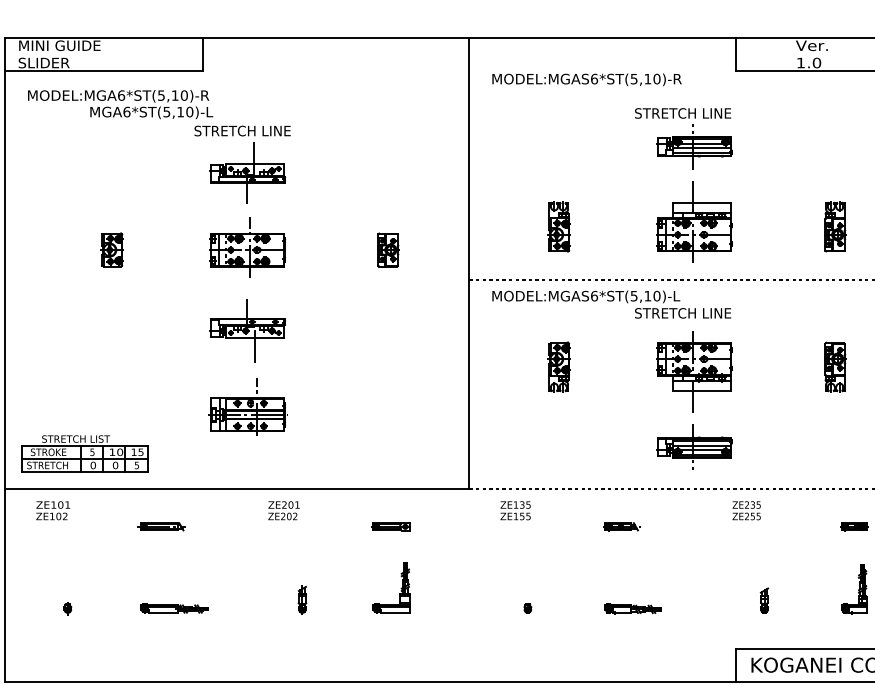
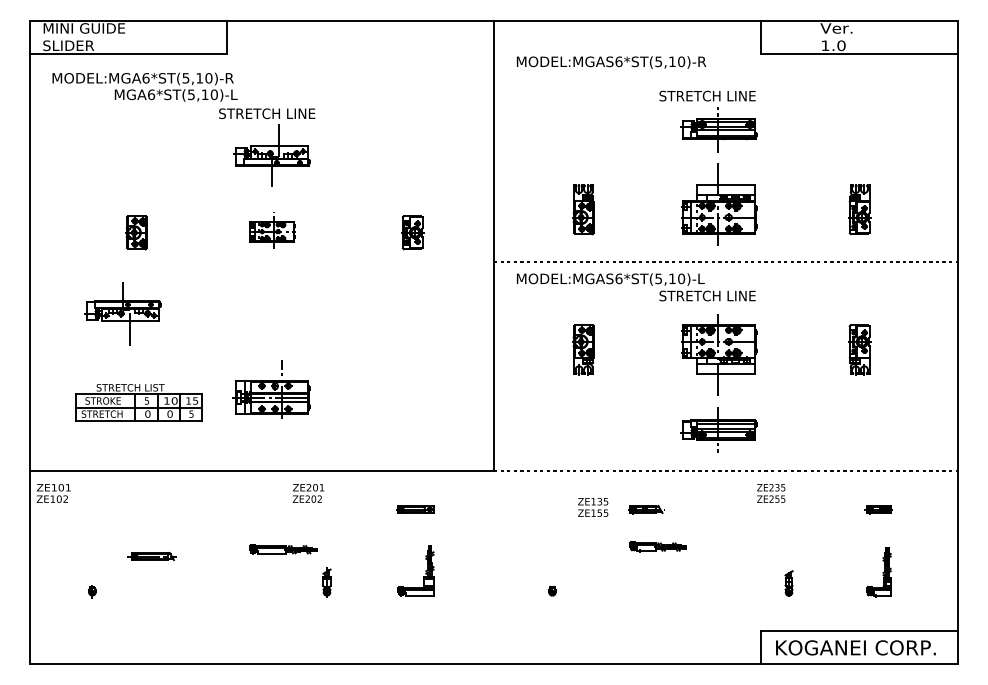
part: (247, 247) -> (272, 230), size x0.6
part: (246, 330) -> (122, 313), moved
part: (83, 453) -> (138, 402), moved
text: (52, 510) -> (53, 493), moved
text: (515, 510) -> (593, 507), moved
part: (160, 526) -> (151, 556), moved
part: (174, 608) -> (283, 549), moved
part: (632, 608) -> (657, 546), moved

